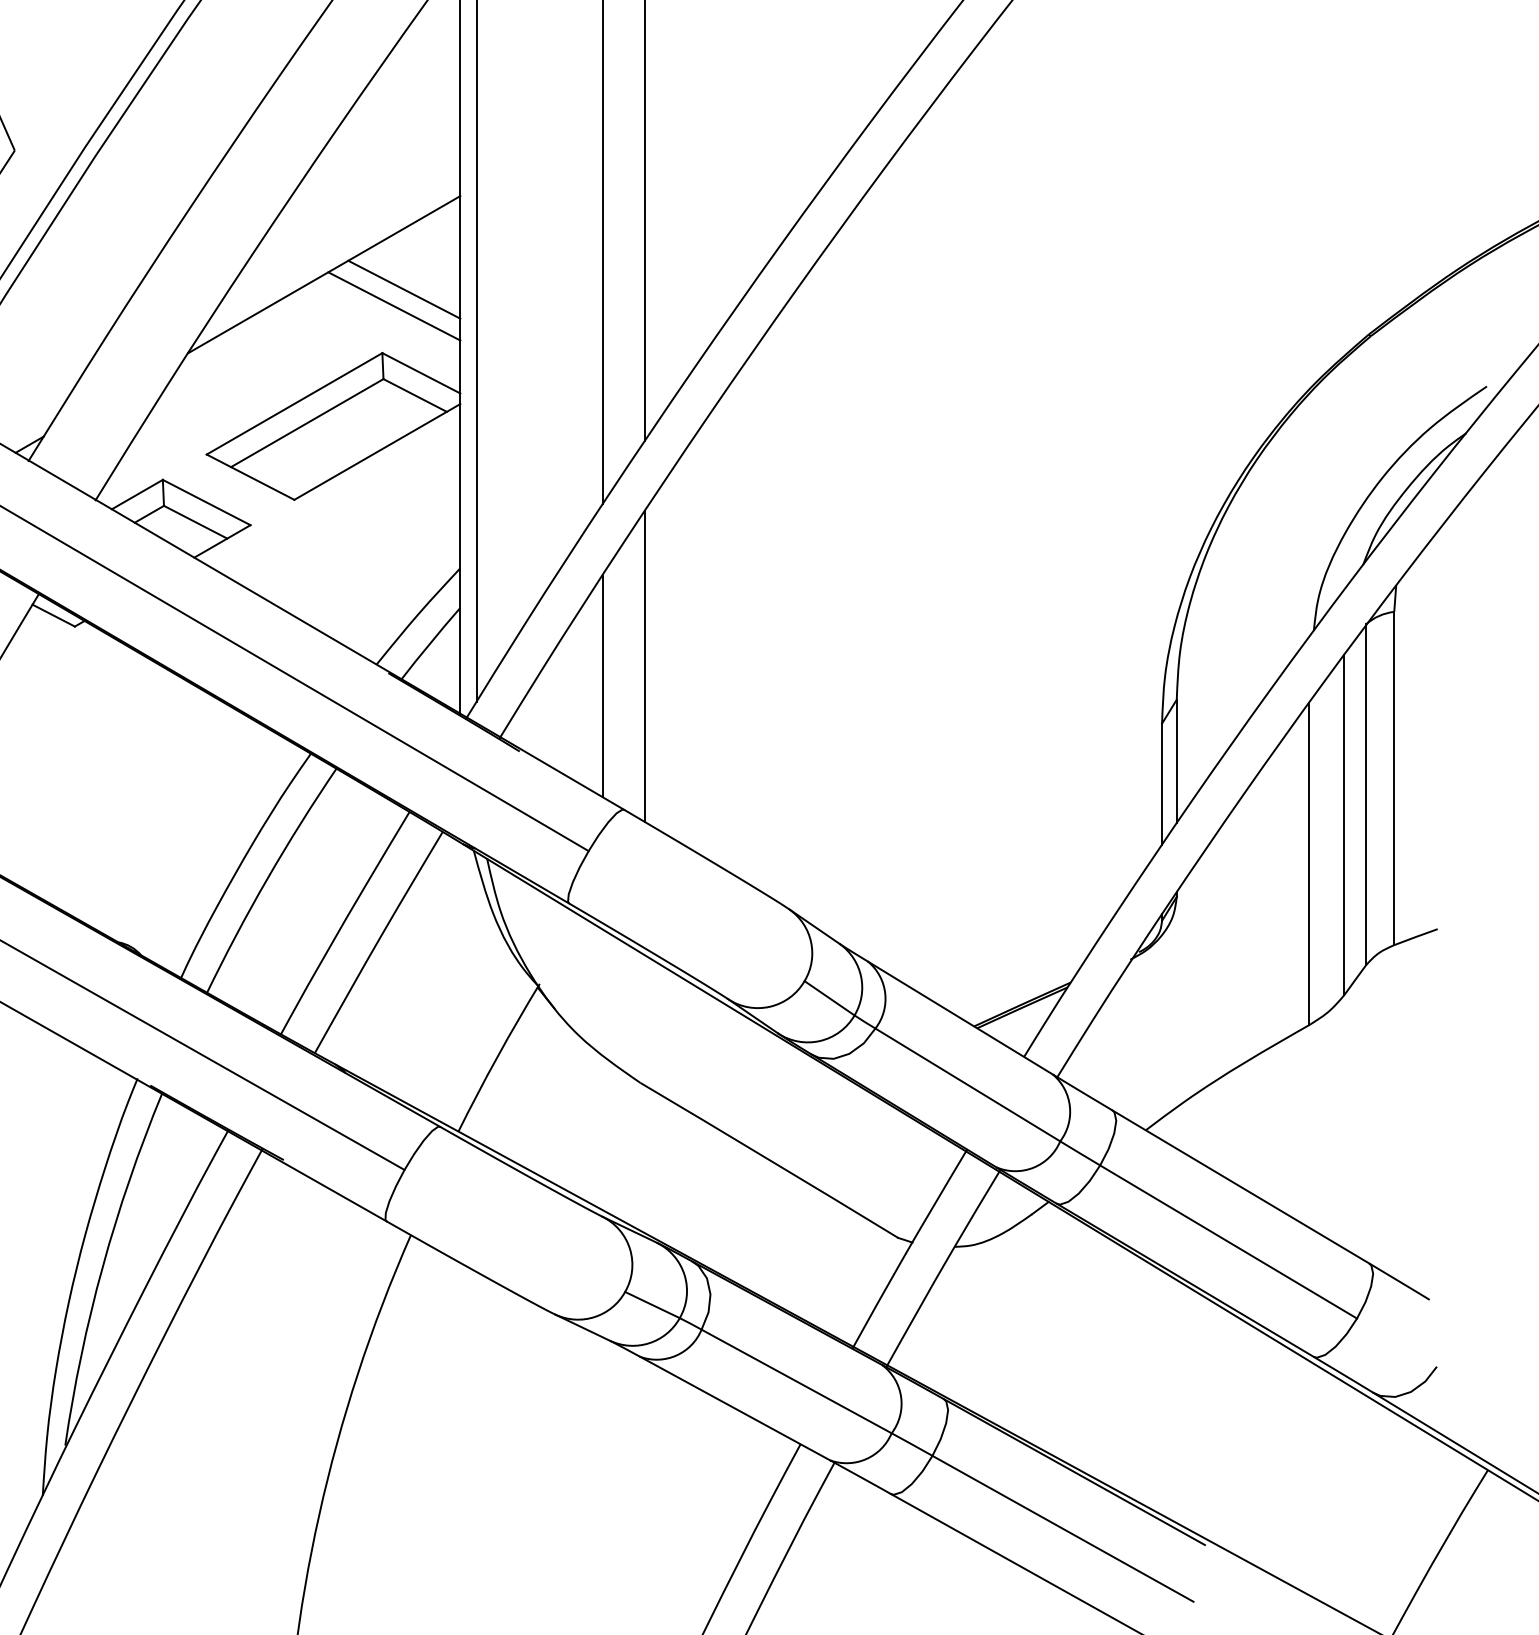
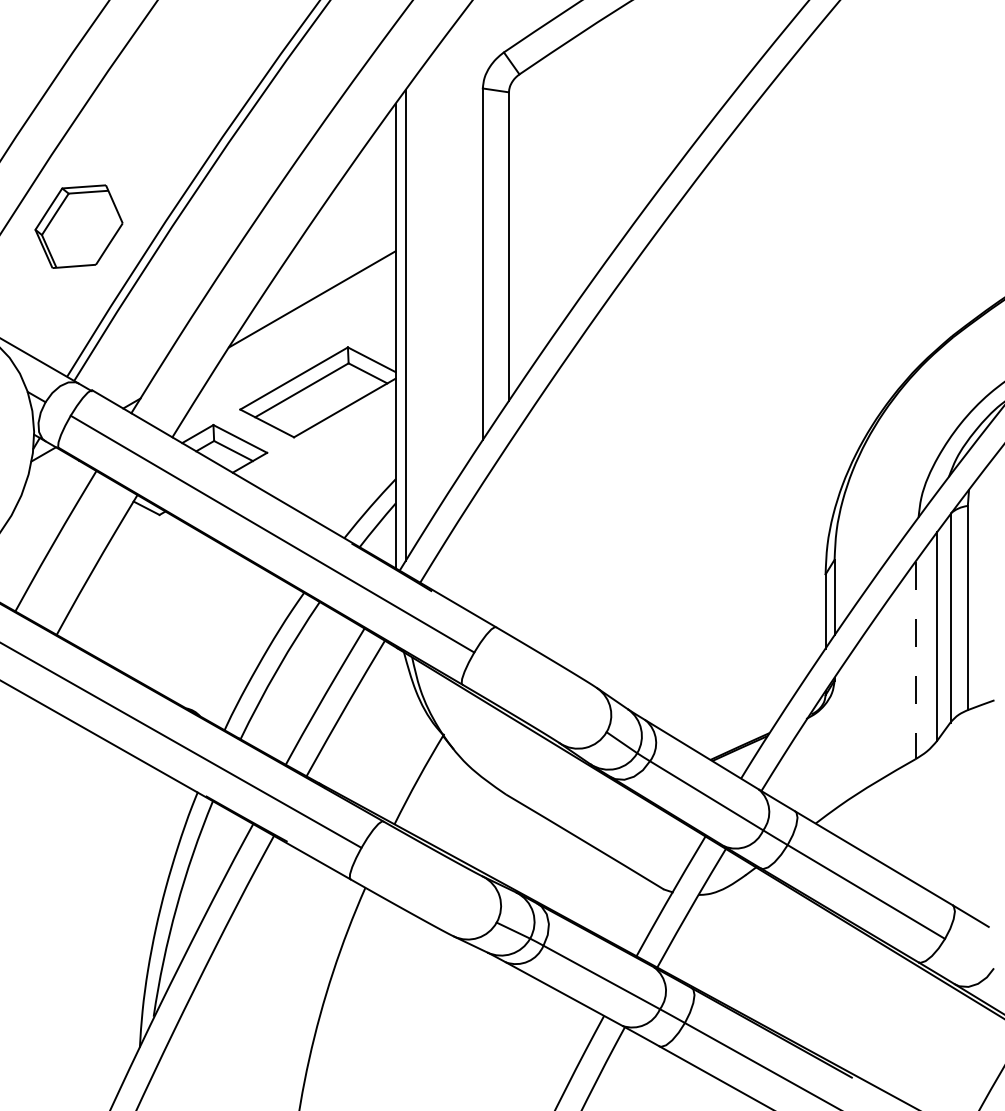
line: (404, 289) -> (361, 308), removed
line: (393, 305) -> (354, 318), removed
line: (644, 664) -> (508, 538), removed
line: (602, 686) -> (482, 551), removed
line: (1308, 864) -> (915, 660), solid -> dashed

